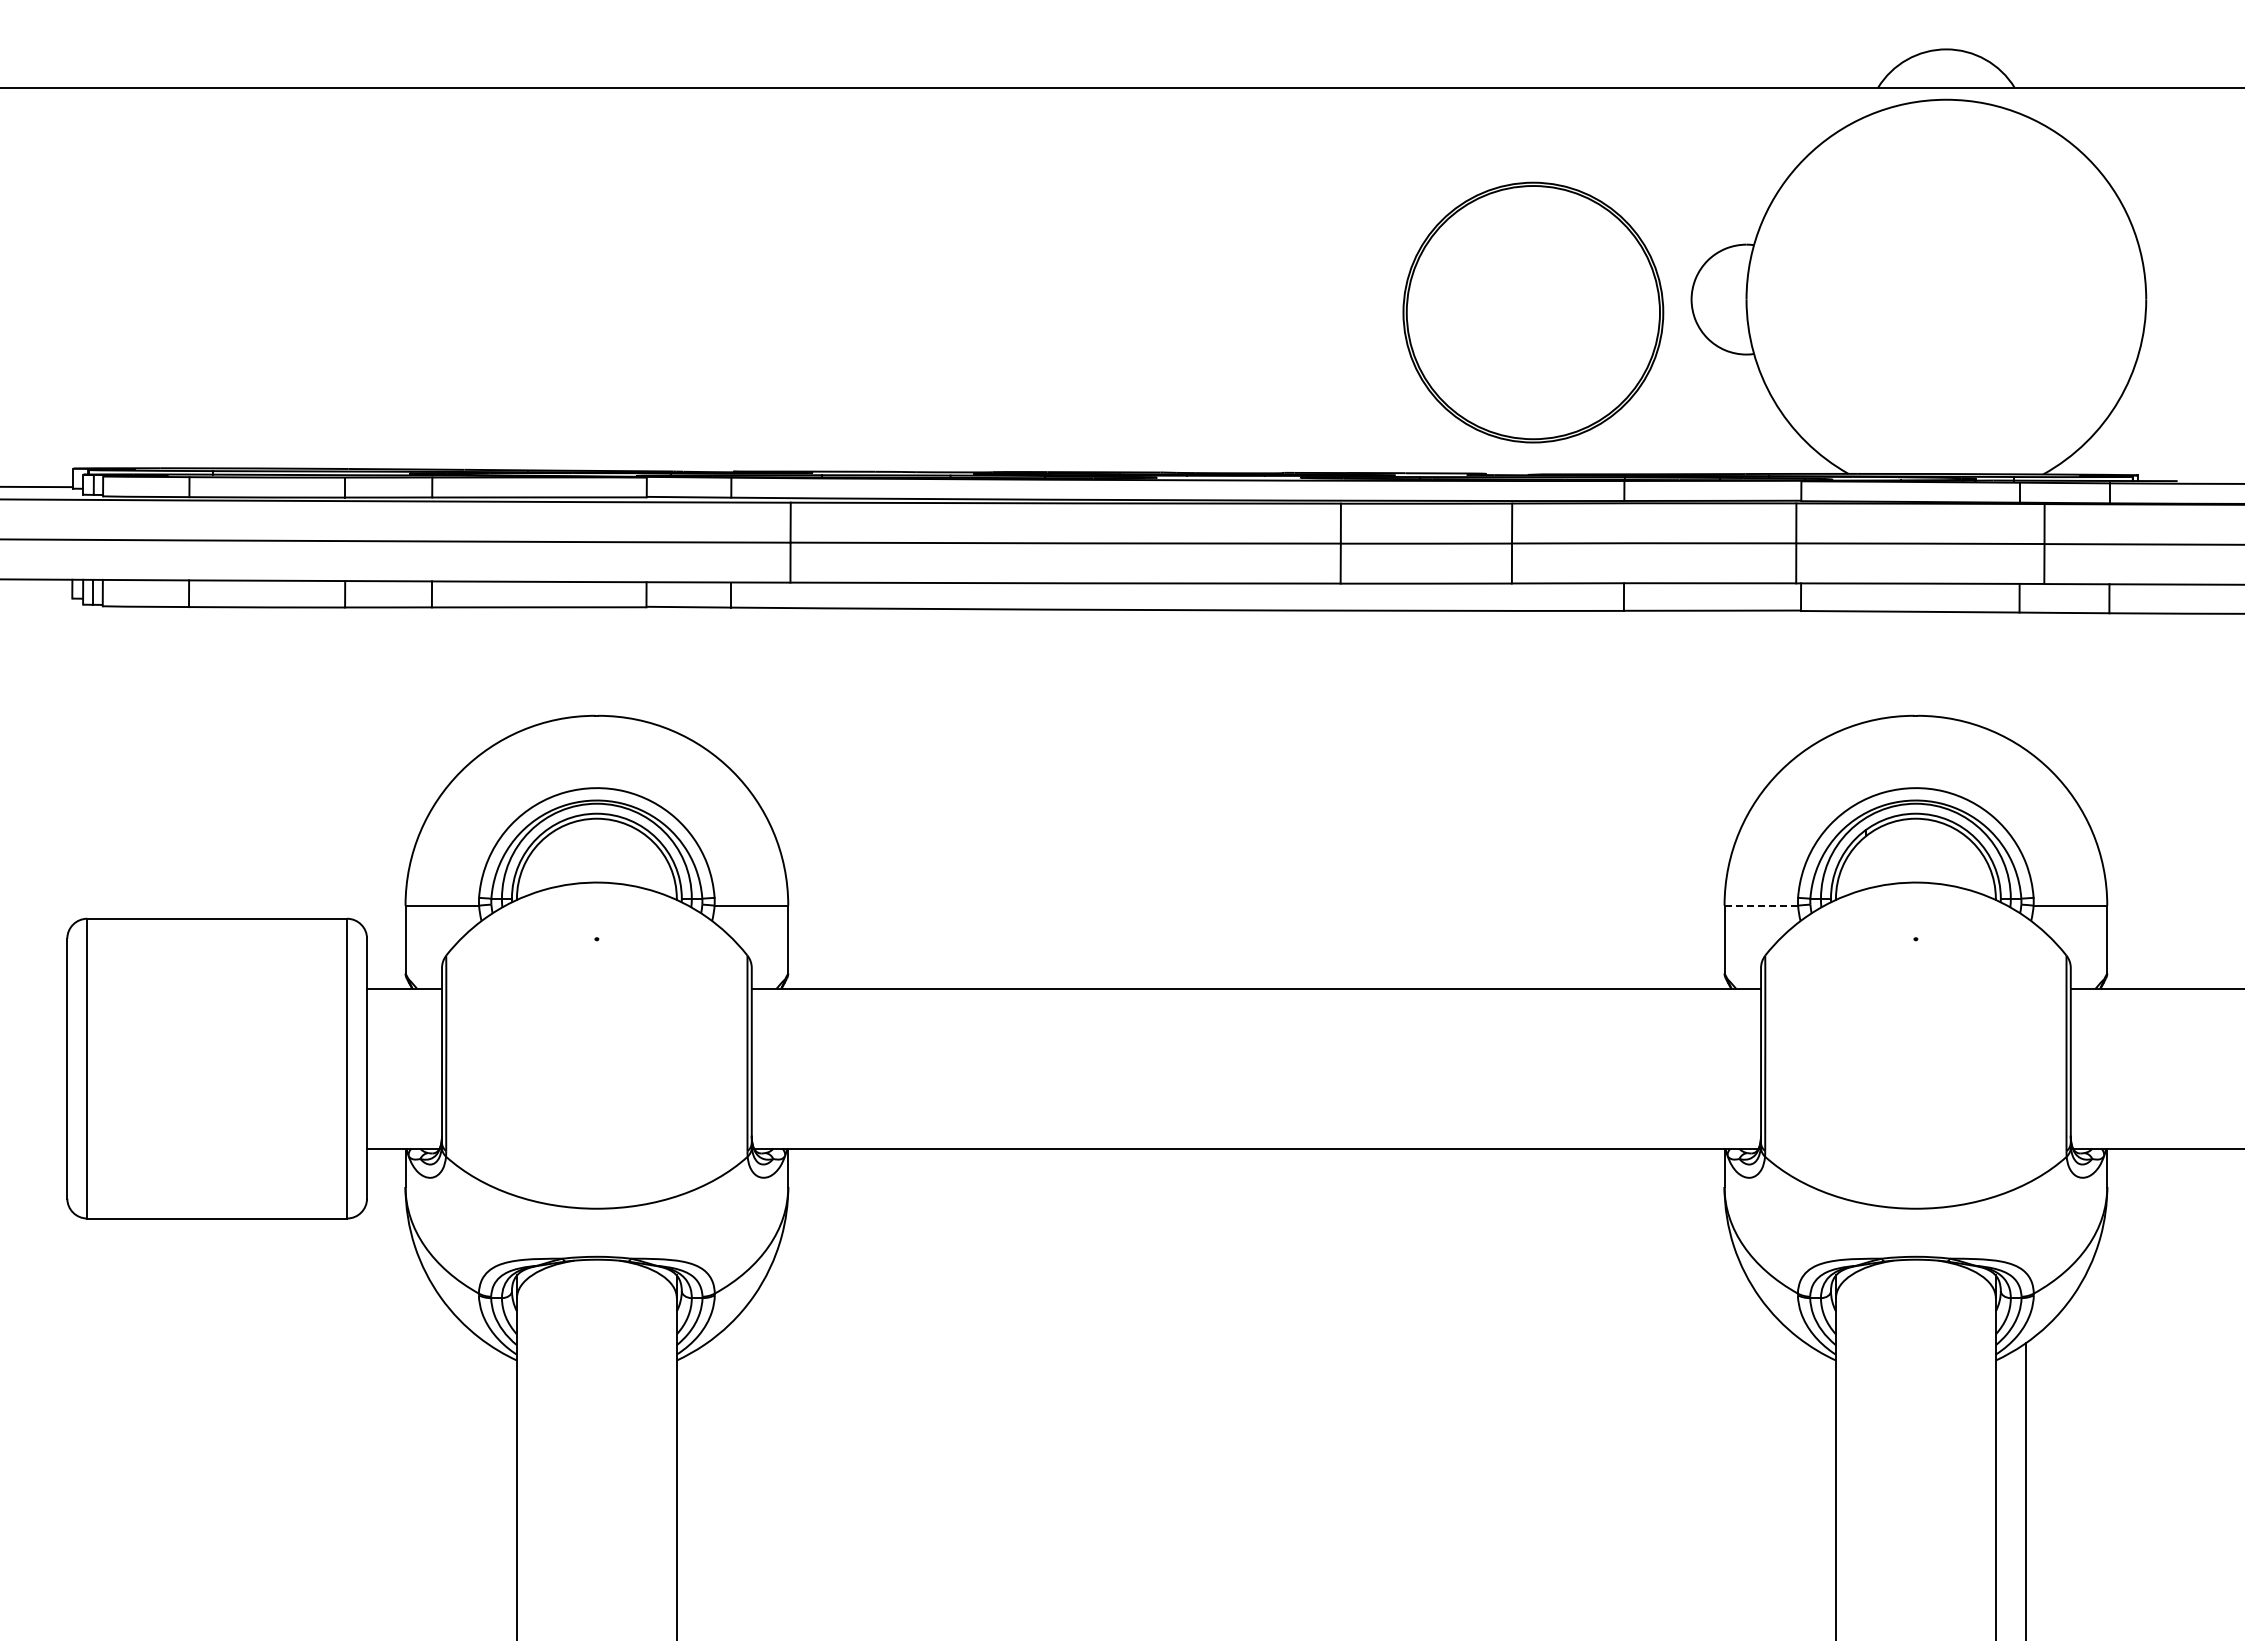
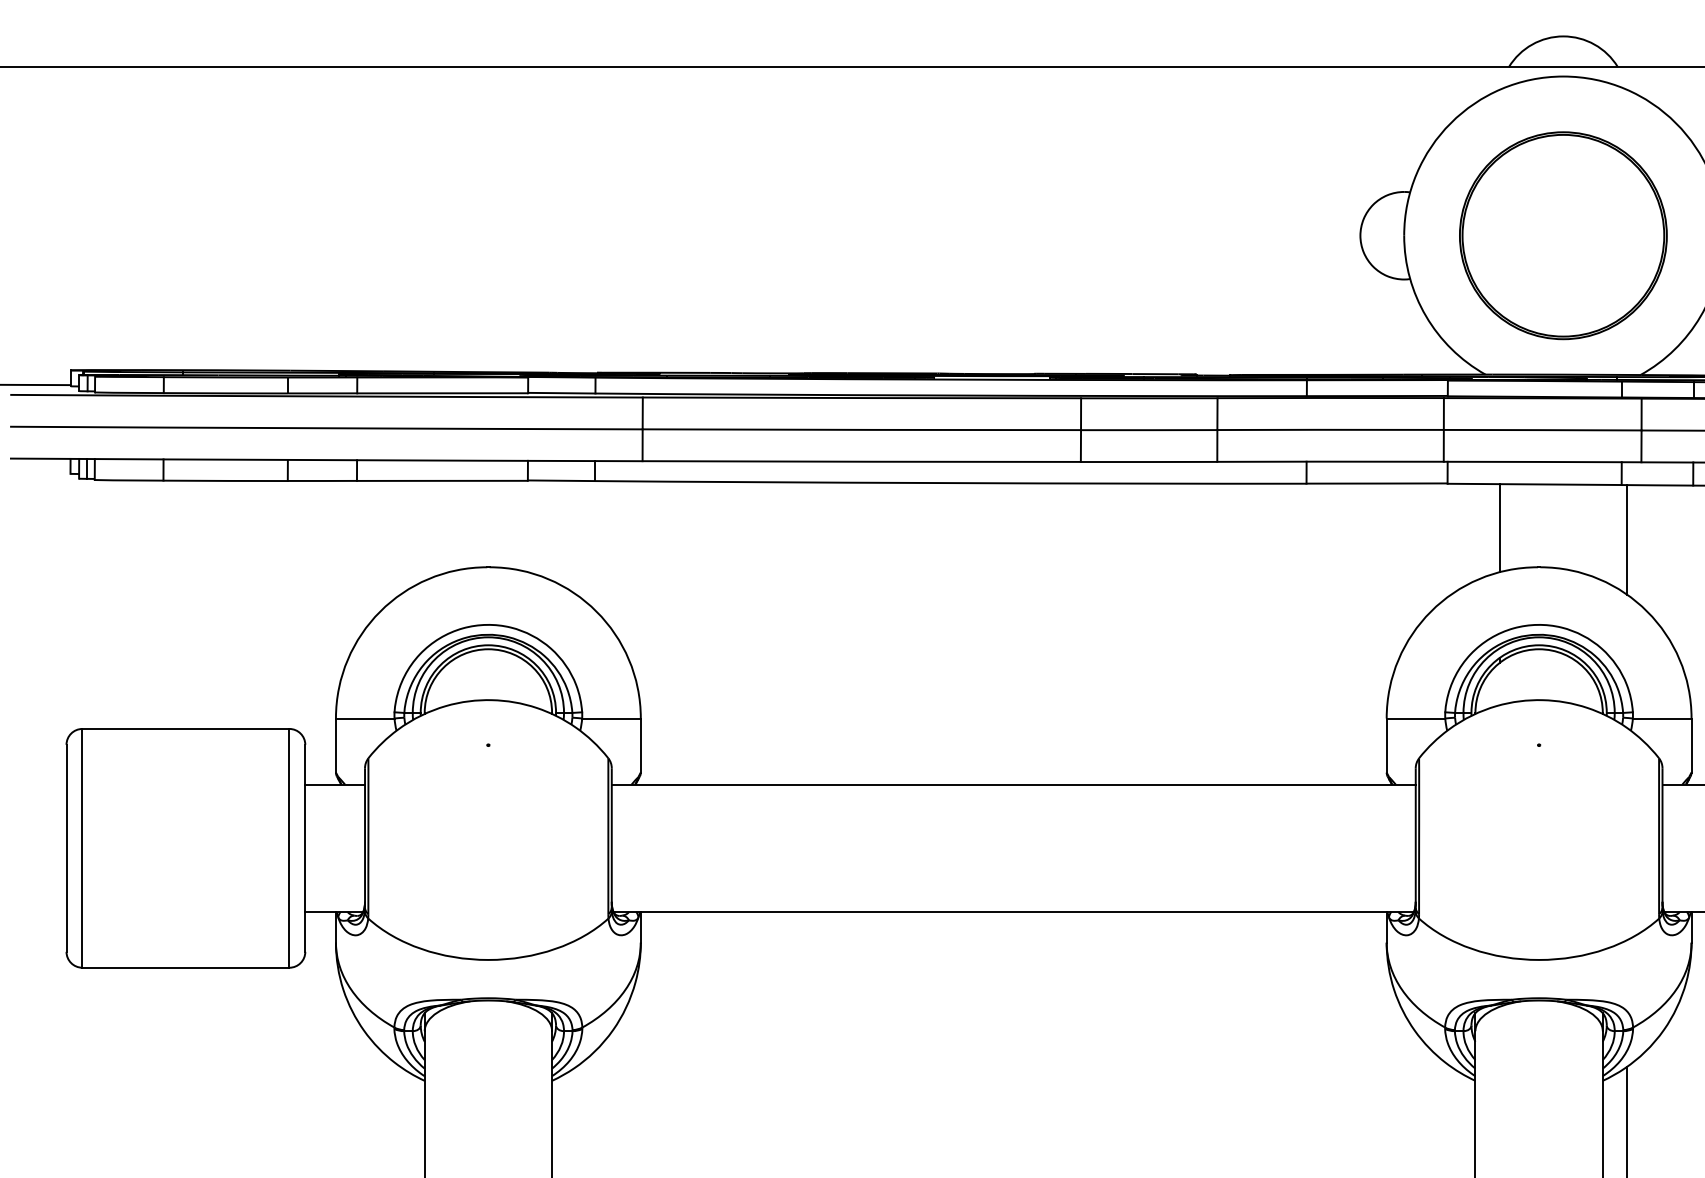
part: (1533, 312) -> (1563, 235), moved
line: (1866, 666) -> (1499, 528), added
line: (2026, 681) -> (1627, 539), added
line: (1761, 905) -> (1416, 718), dashed -> solid

